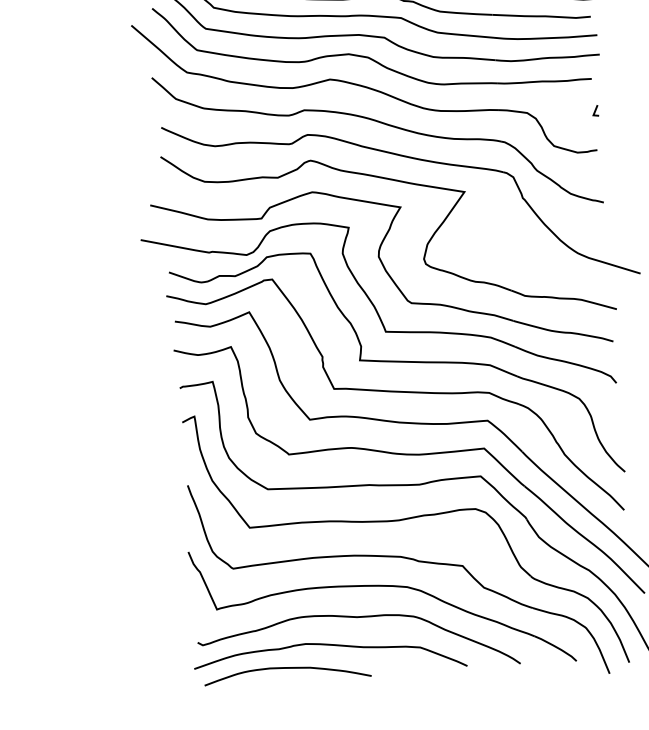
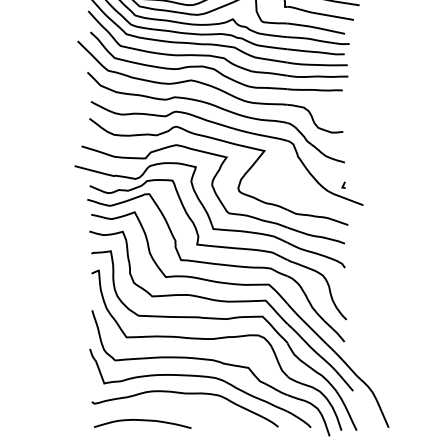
line: (595, 109) -> (343, 184), moved
curve: (328, 646) -> (167, 409), removed

